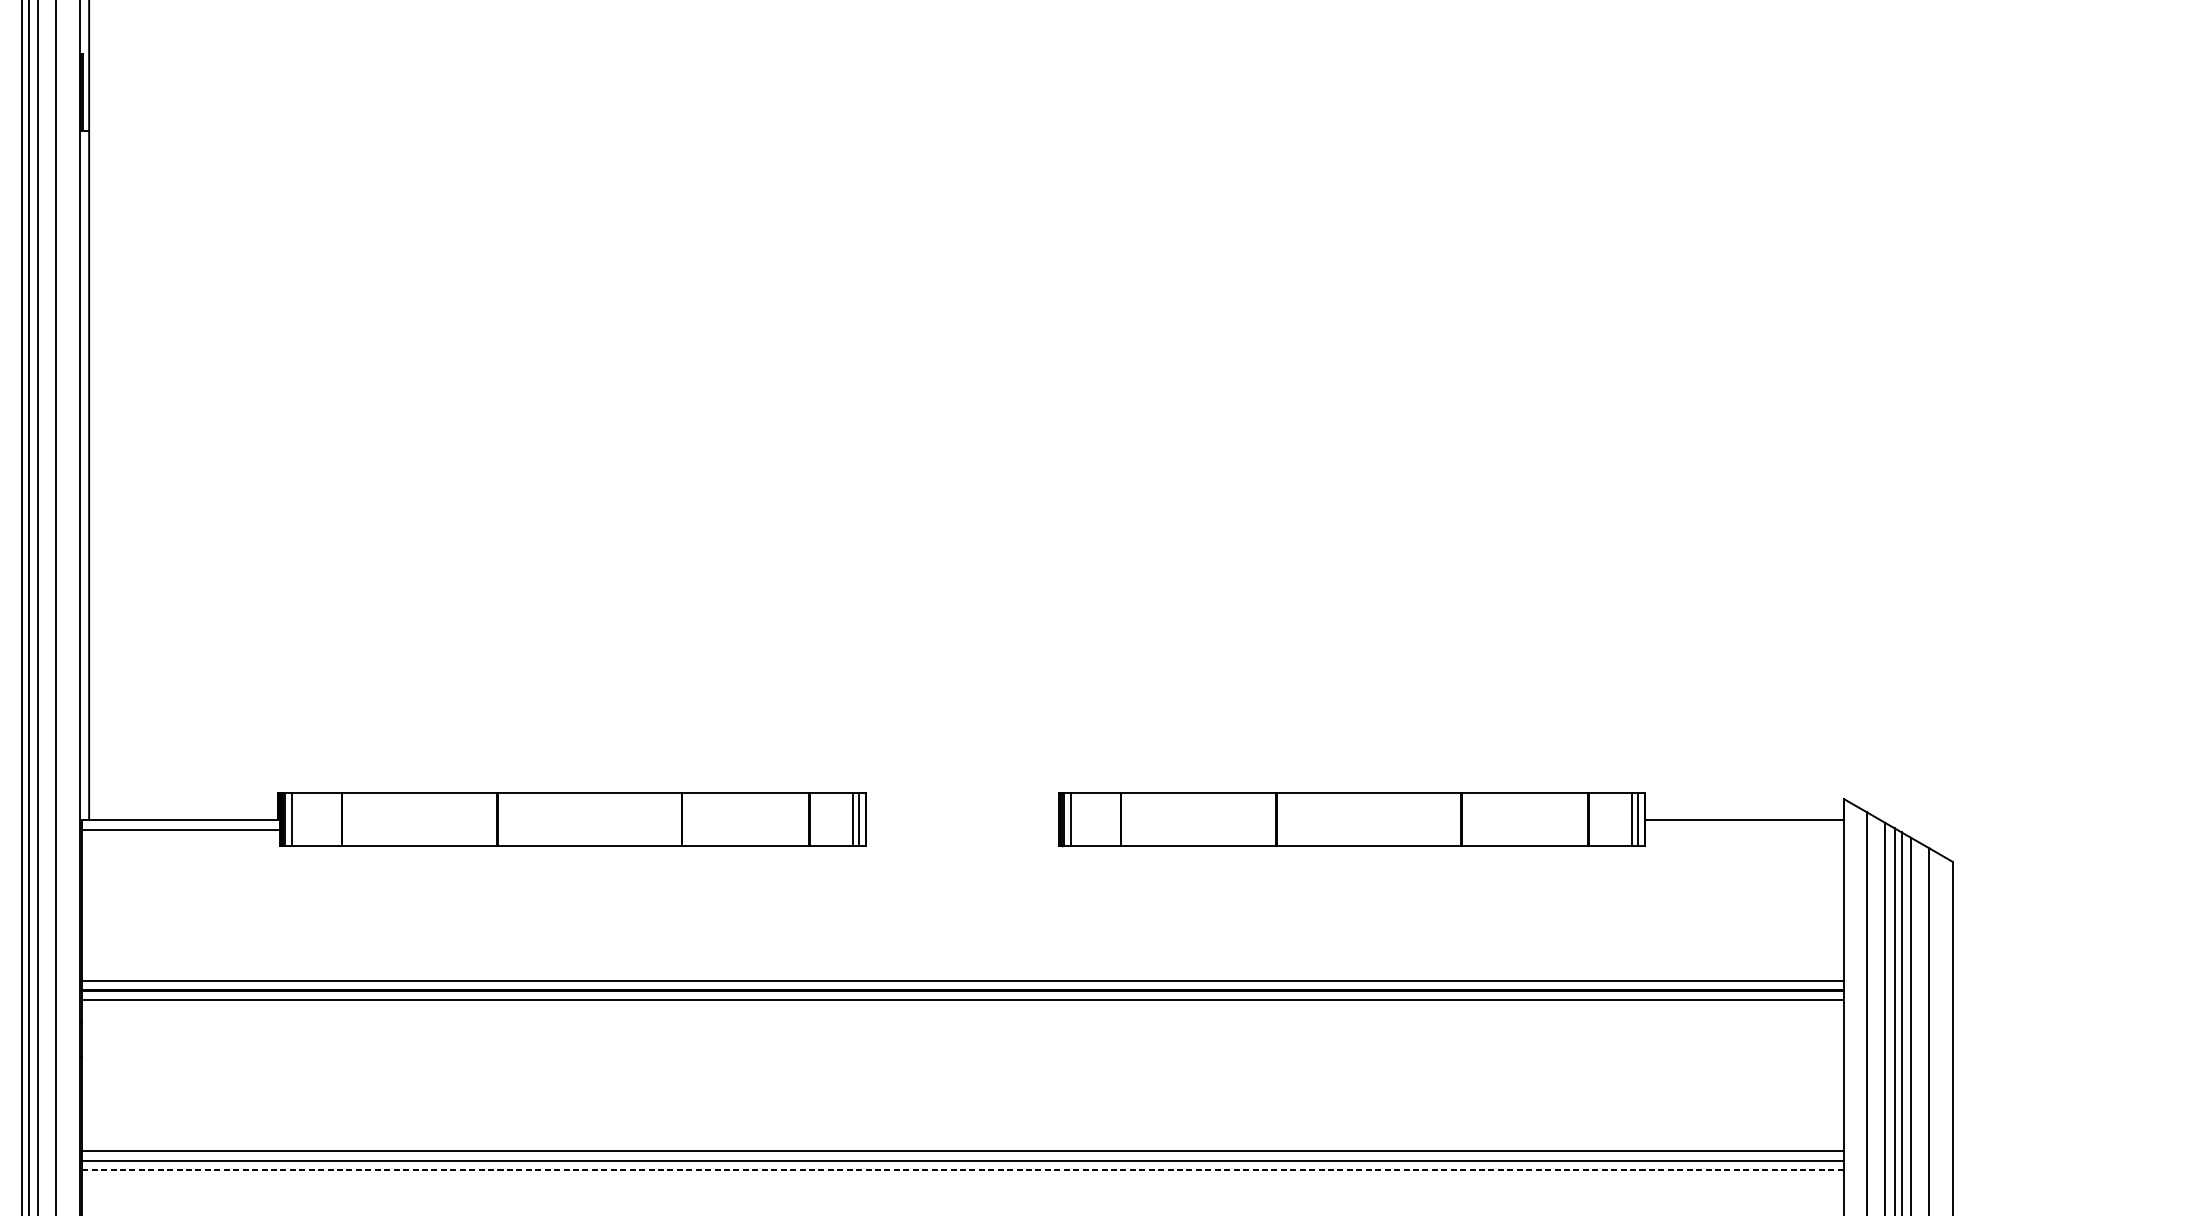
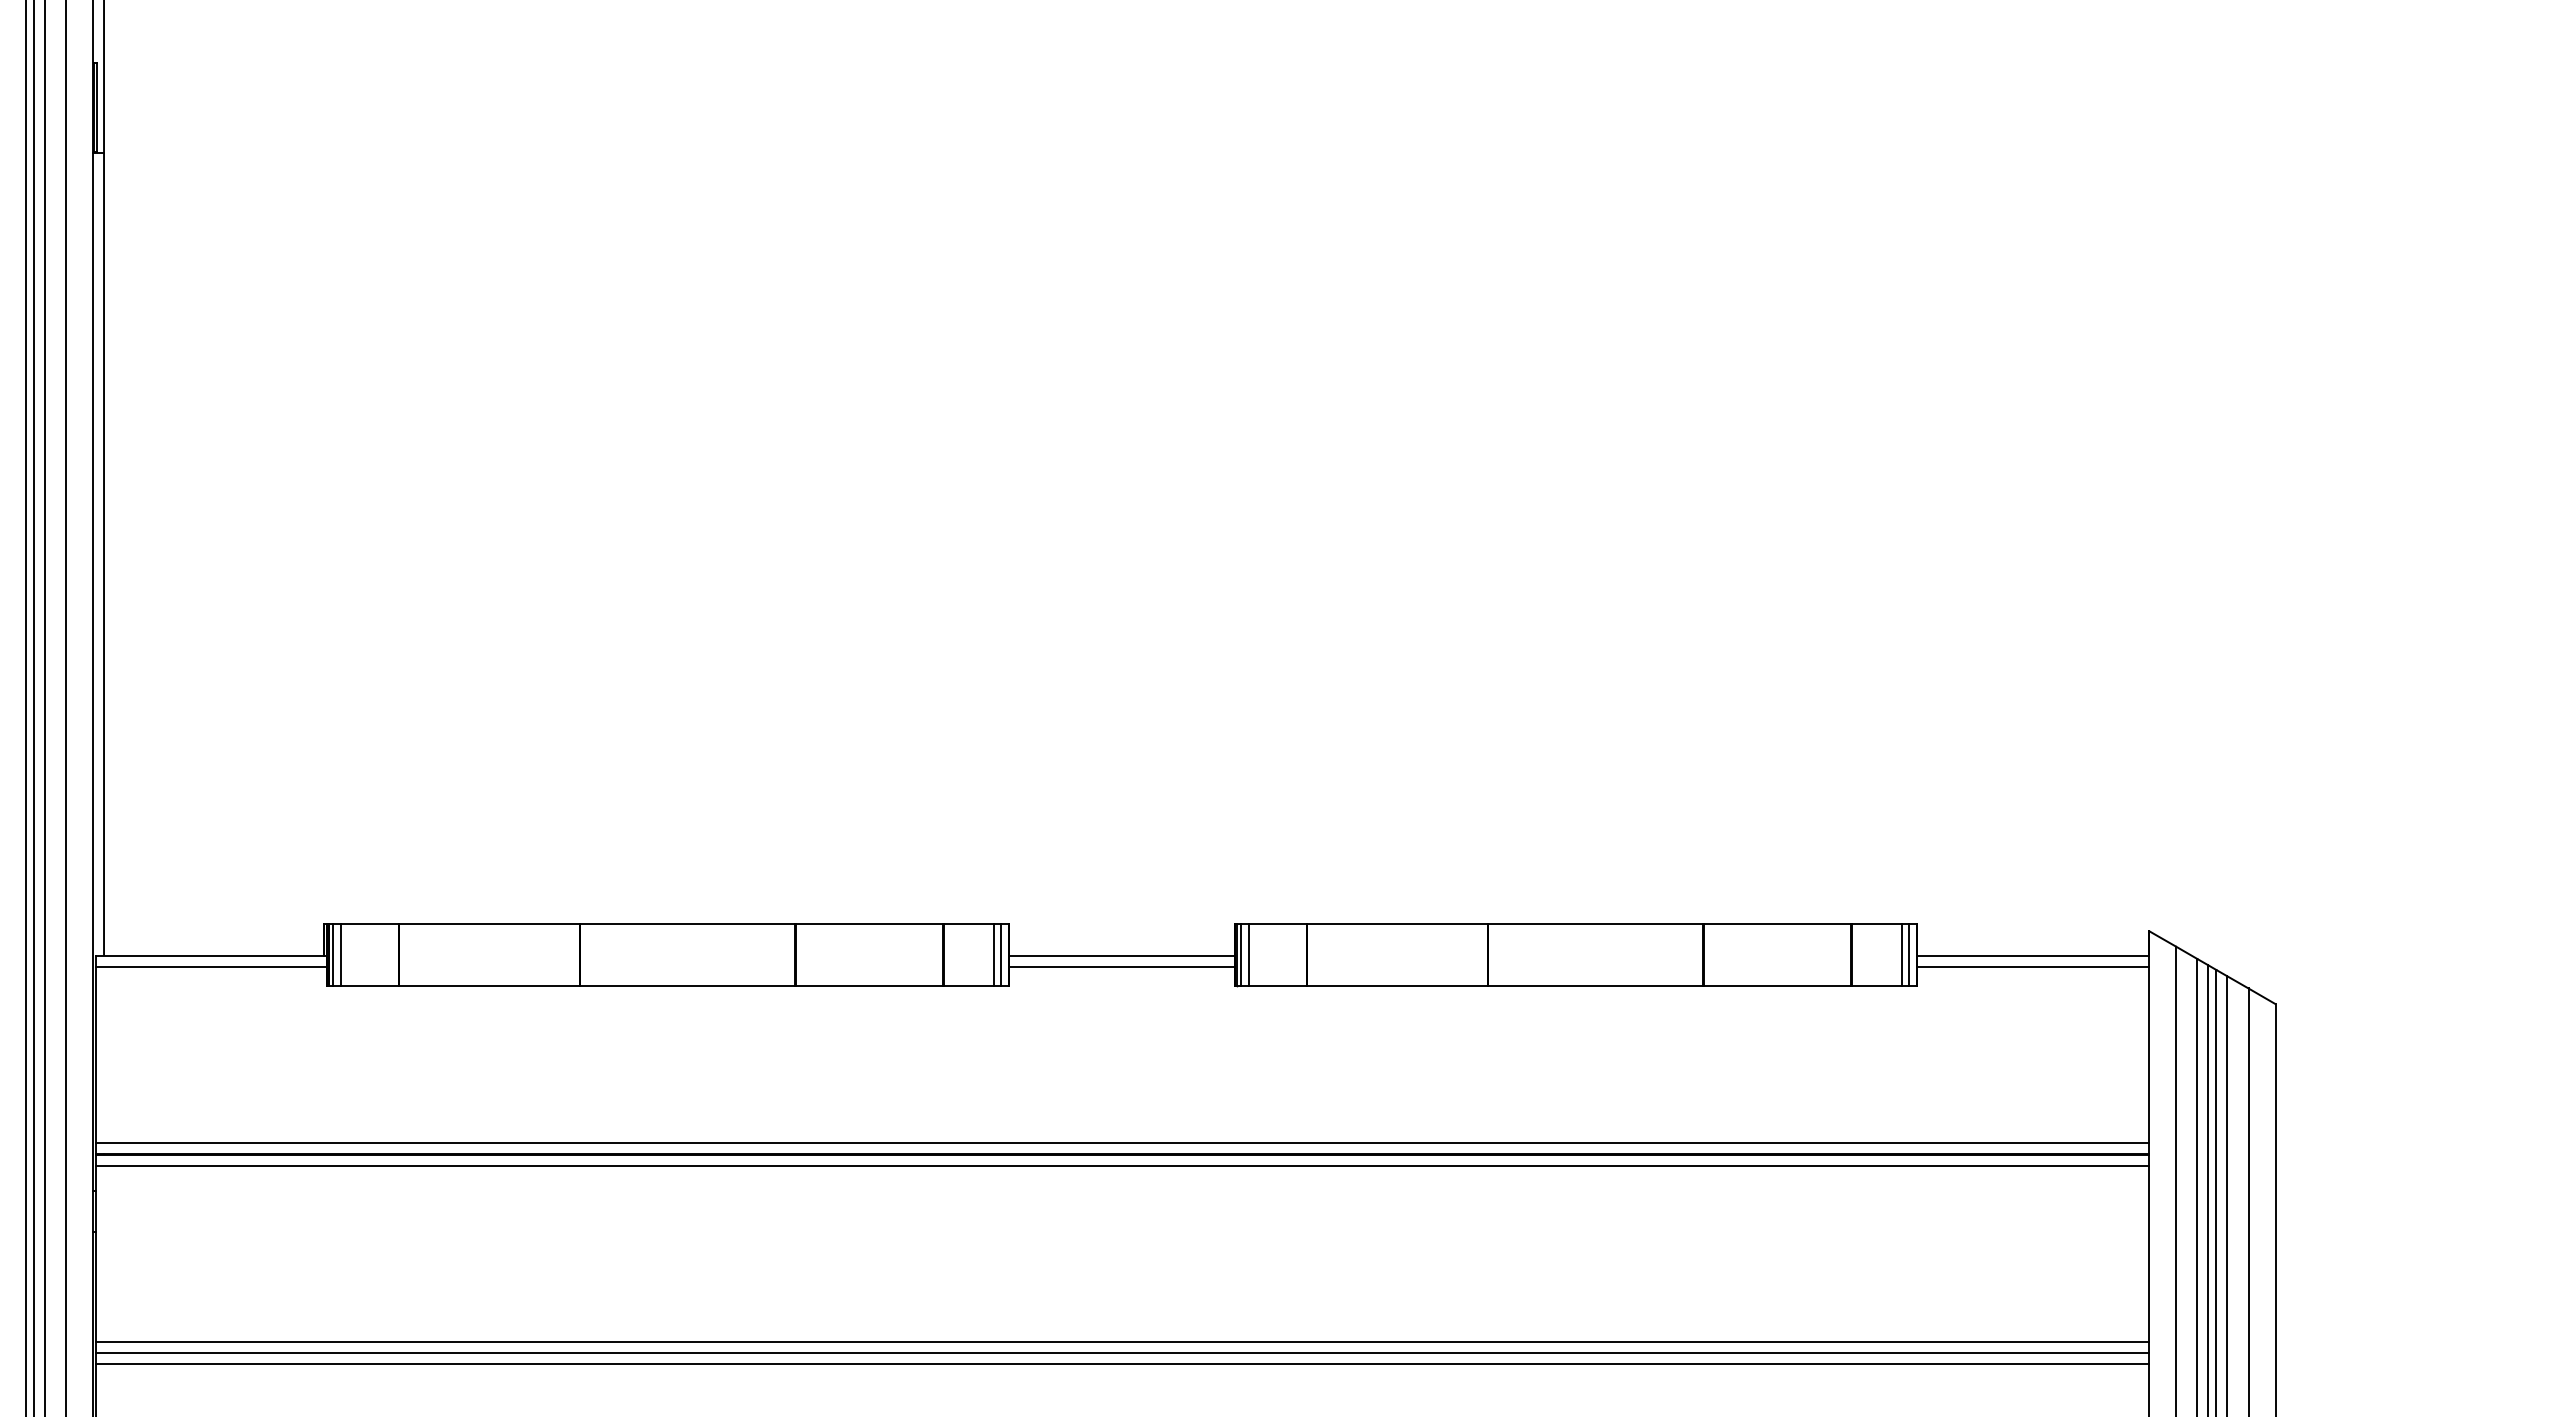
line: (962, 819) -> (1121, 955), added
line: (962, 829) -> (1121, 966), added
line: (1743, 829) -> (2032, 966), added
line: (963, 1169) -> (1122, 1363), dashed -> solid

